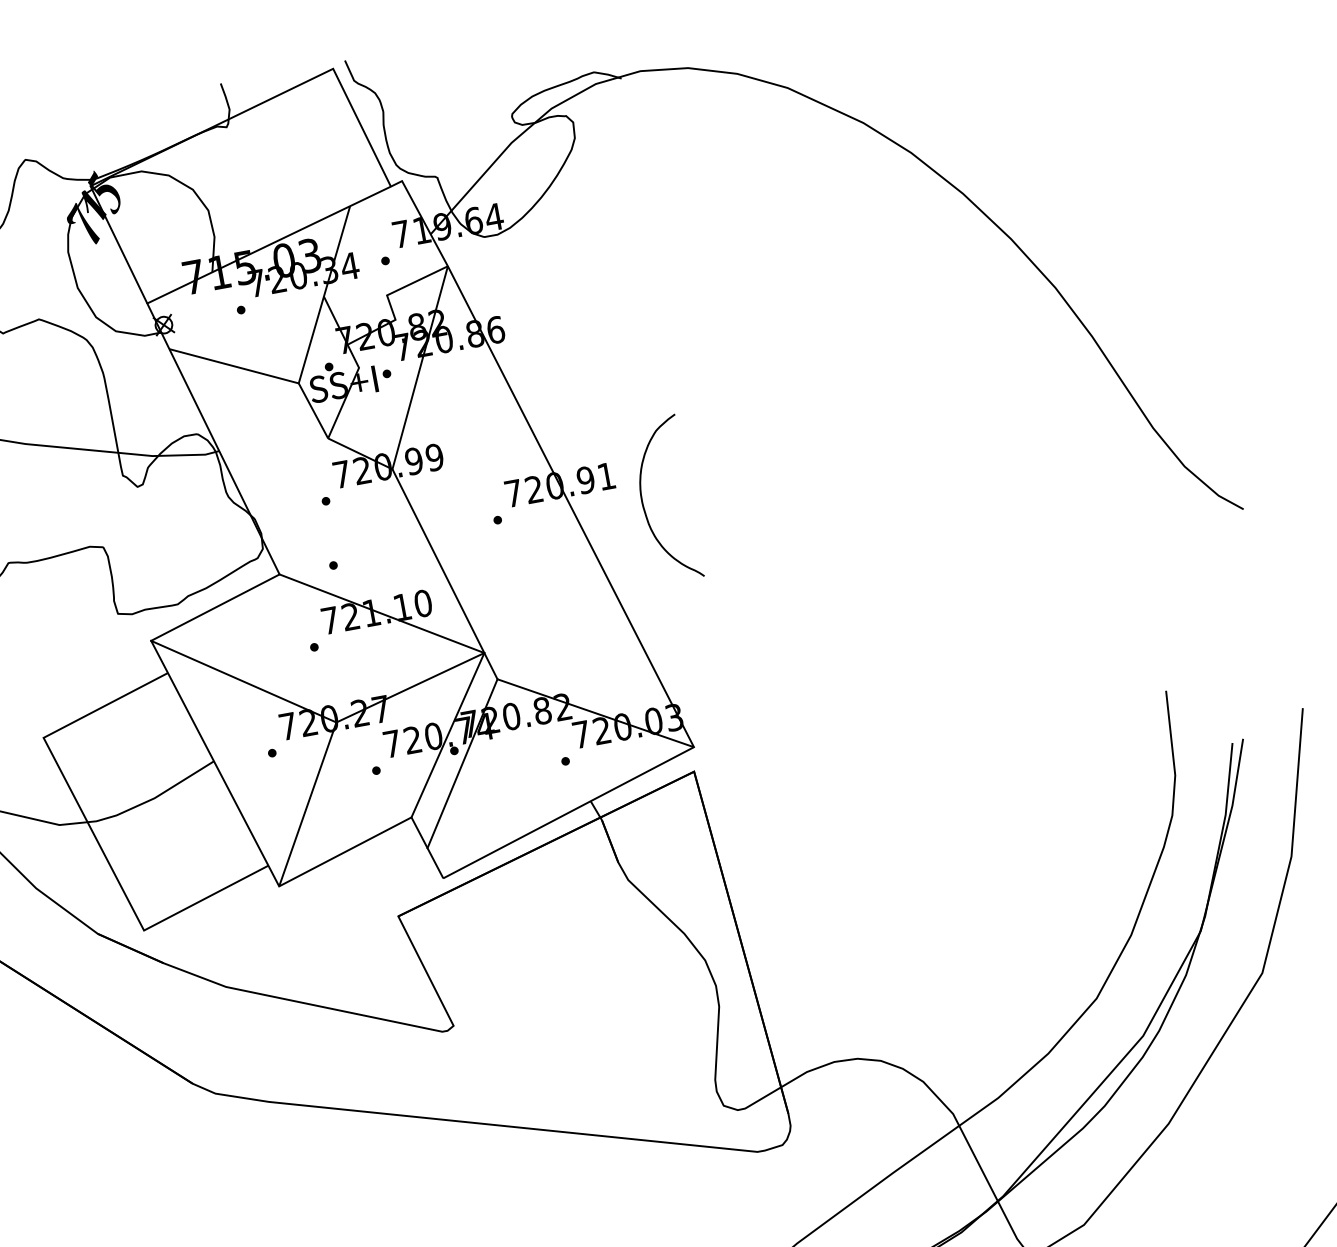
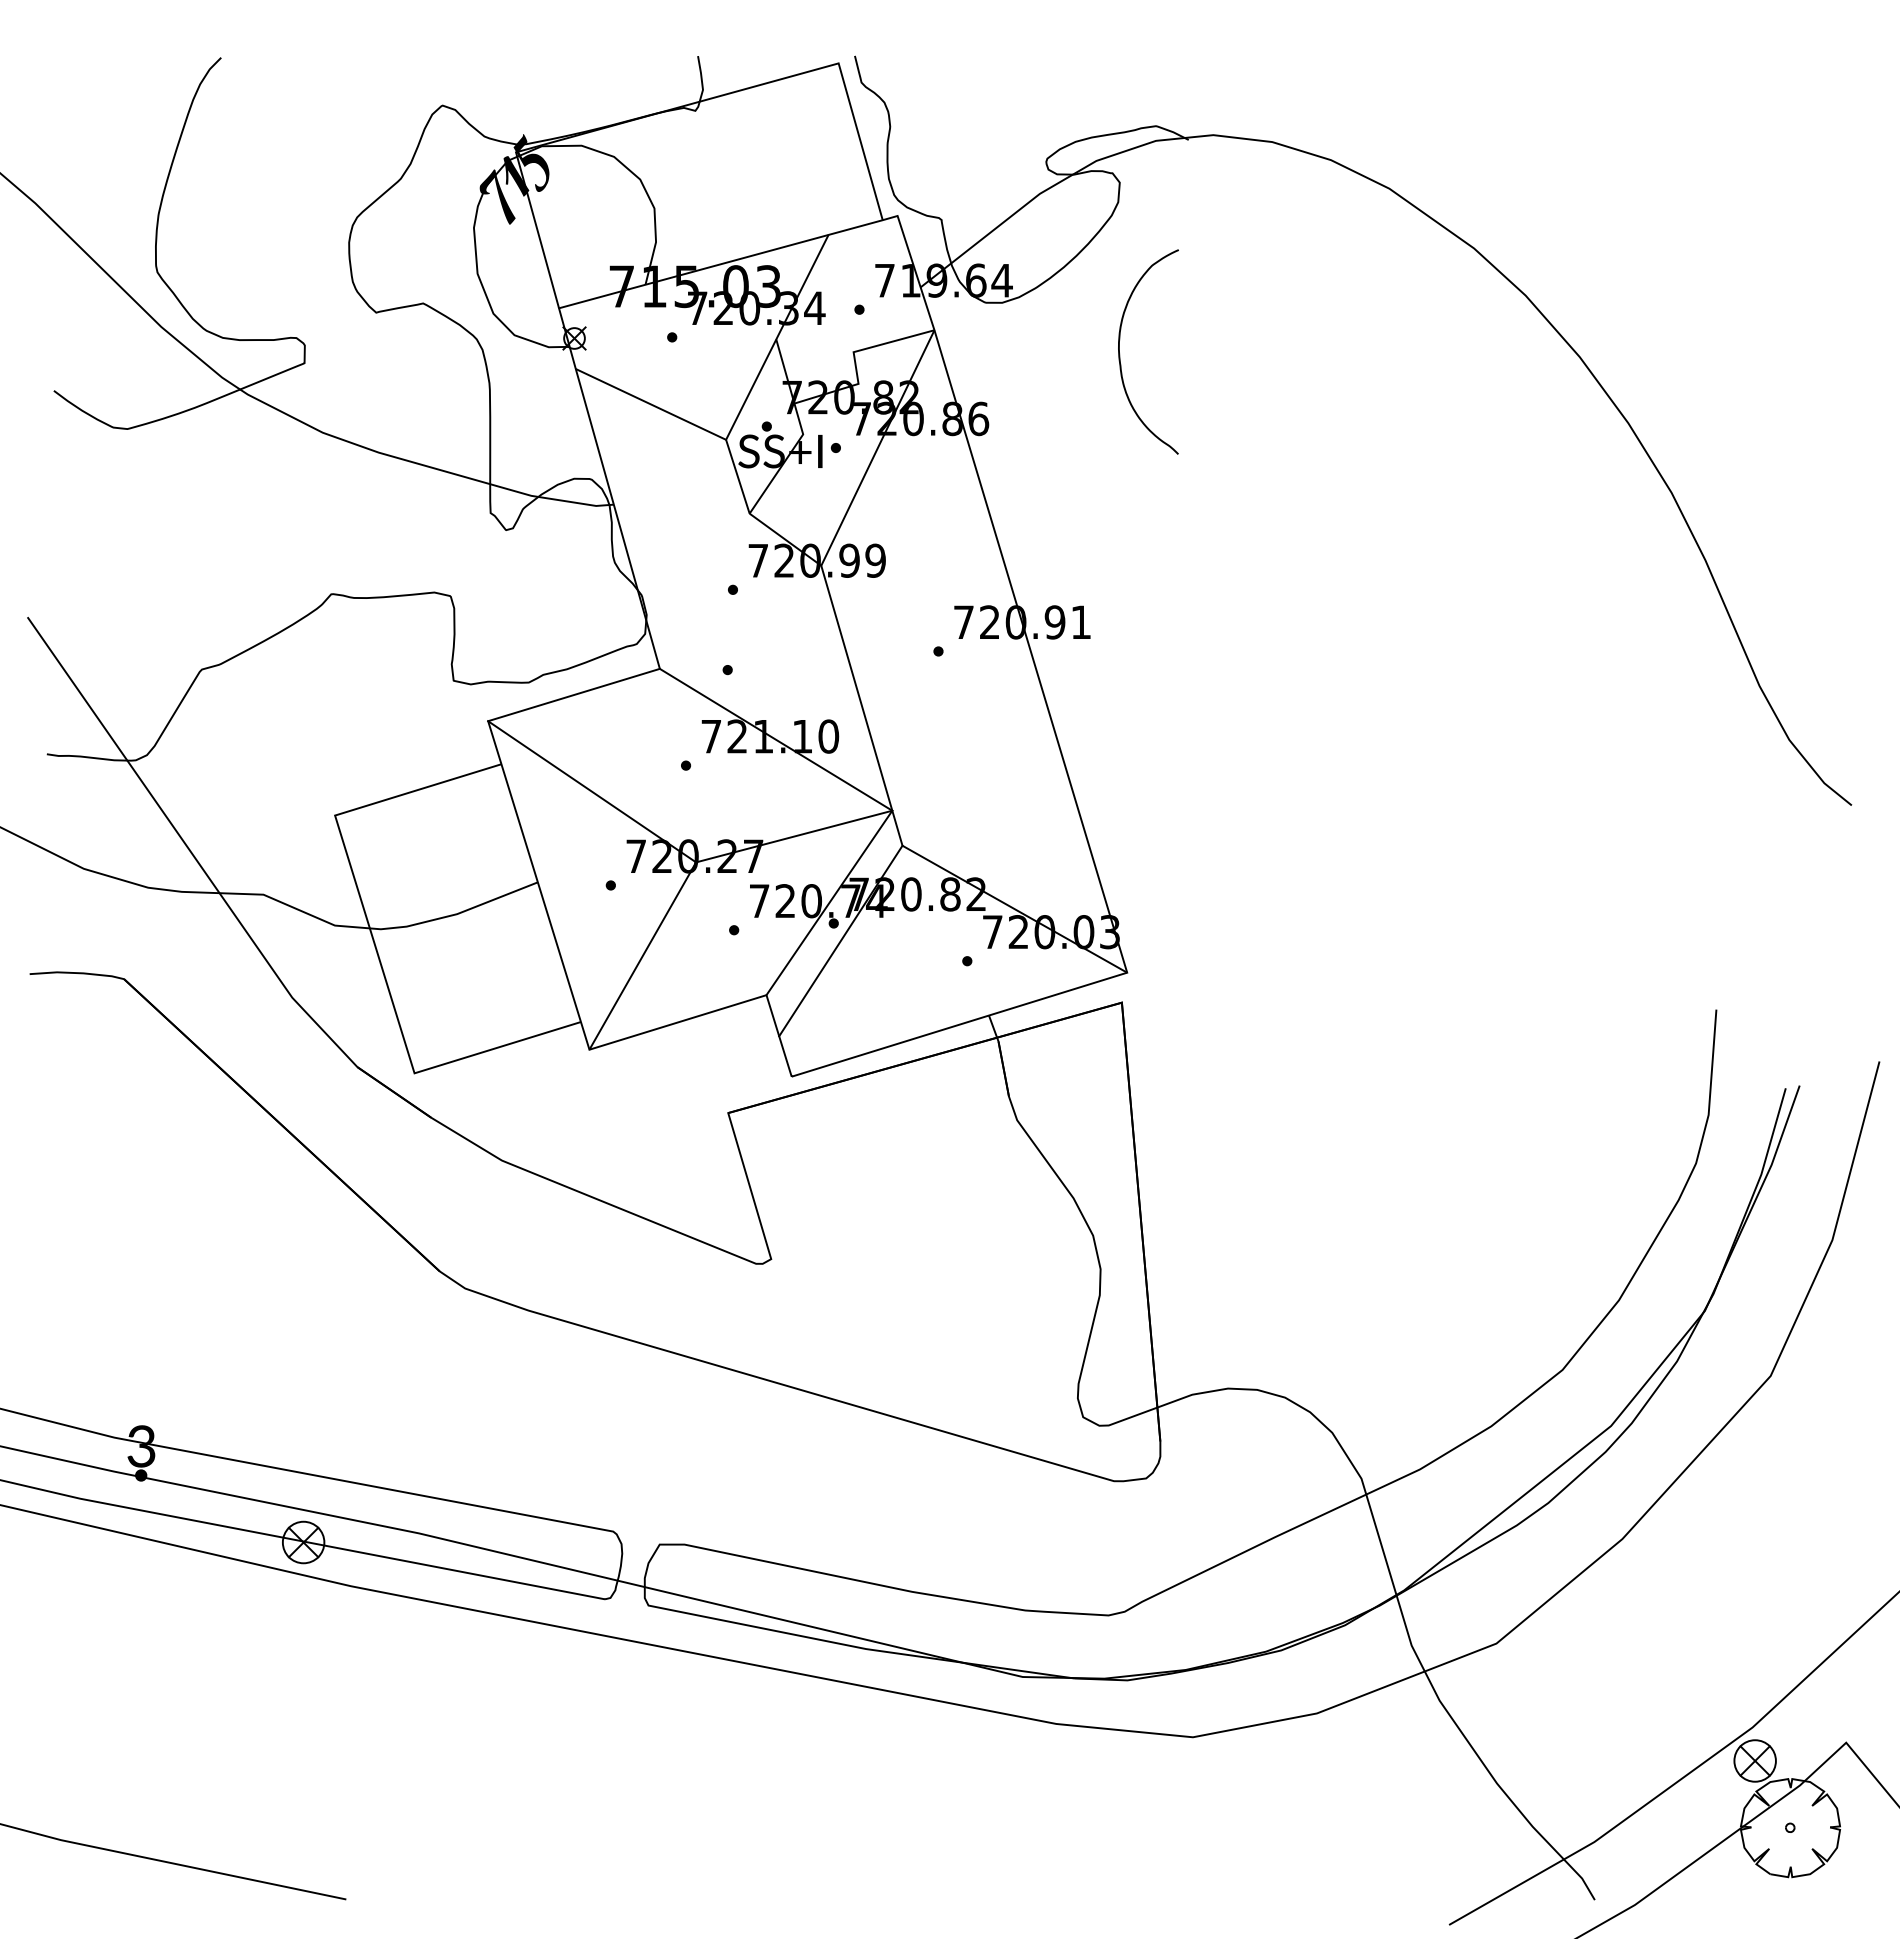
curve: (644, 505) -> (1120, 354), moved

